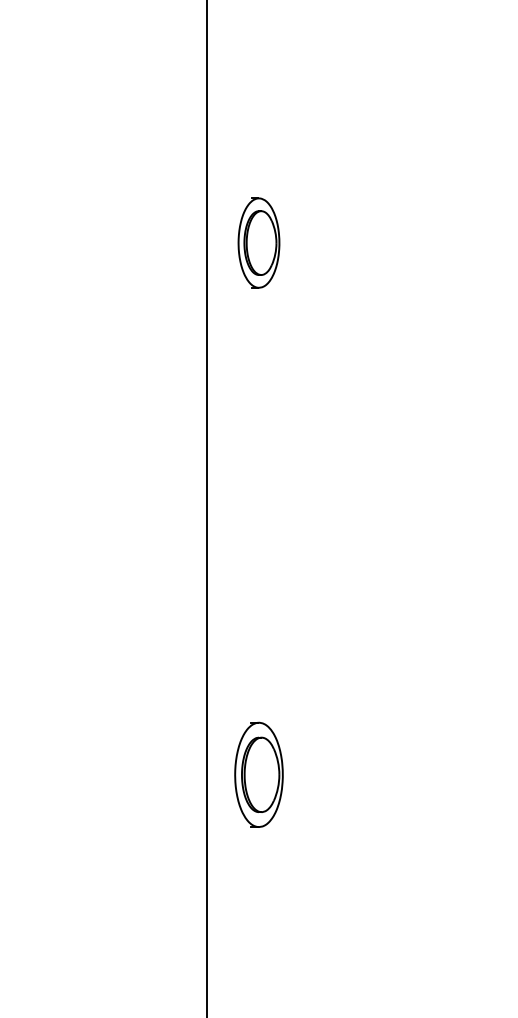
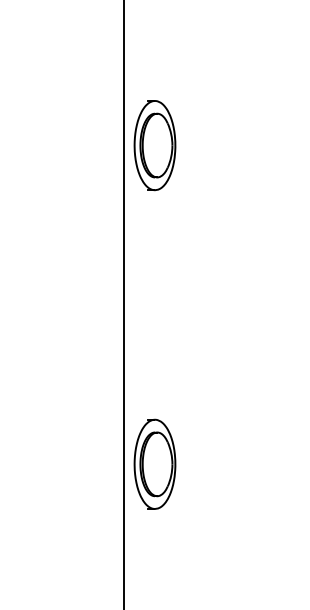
part: (258, 242) -> (154, 145), size x1.67
part: (258, 773) -> (154, 463), size x1.43

